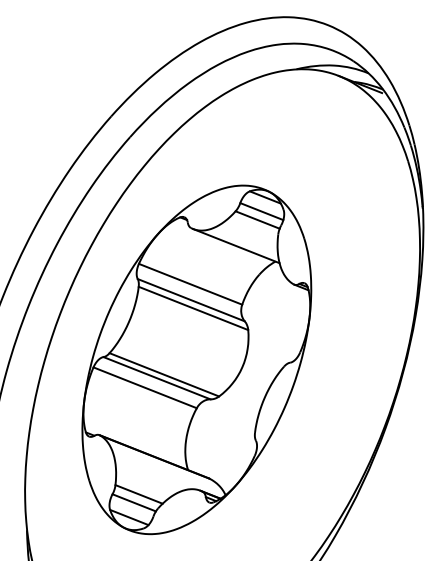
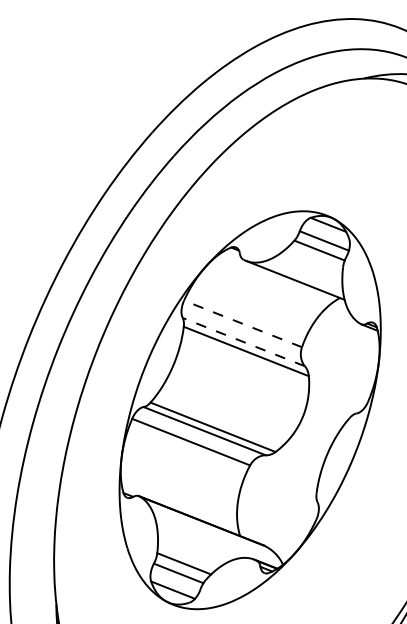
line: (190, 284) -> (242, 324), solid -> dashed
line: (191, 300) -> (244, 342), solid -> dashed

